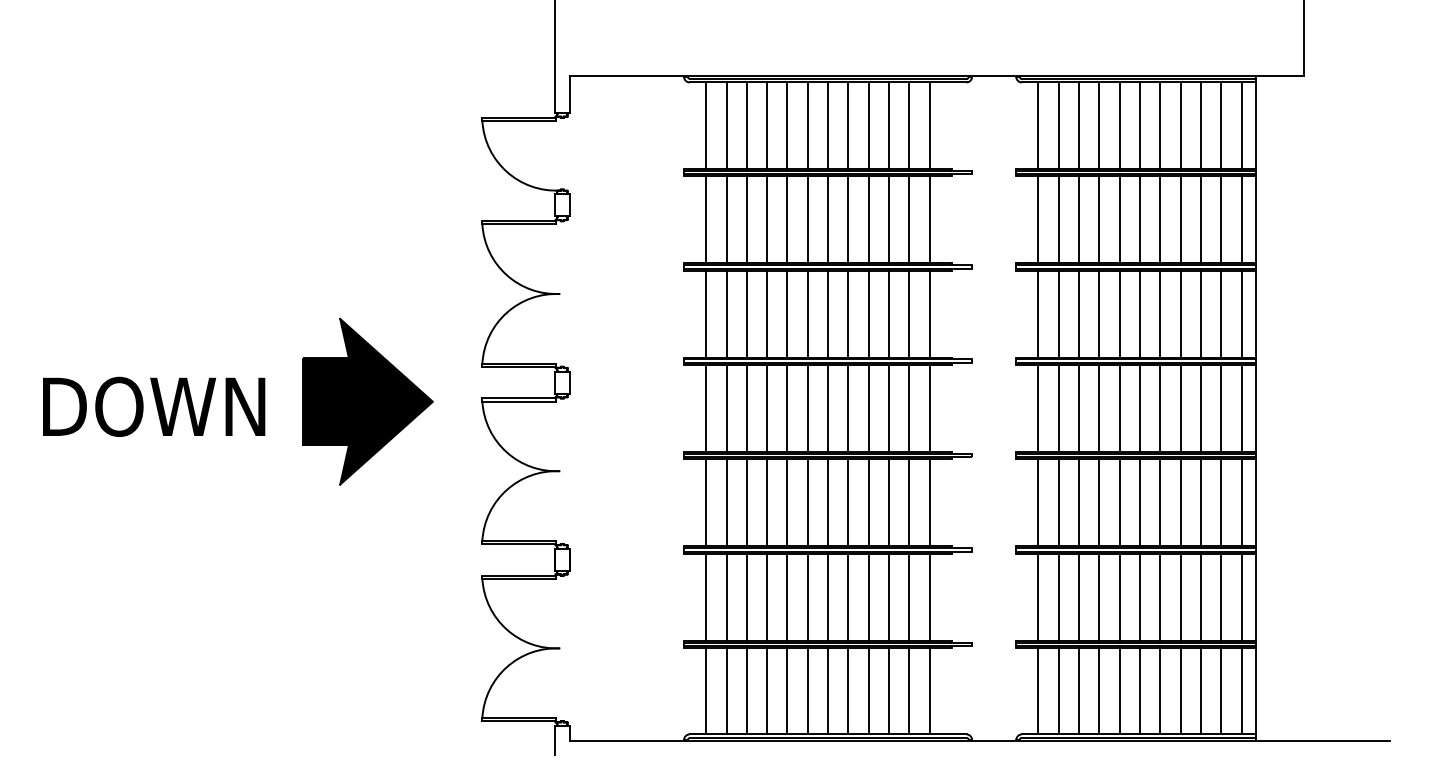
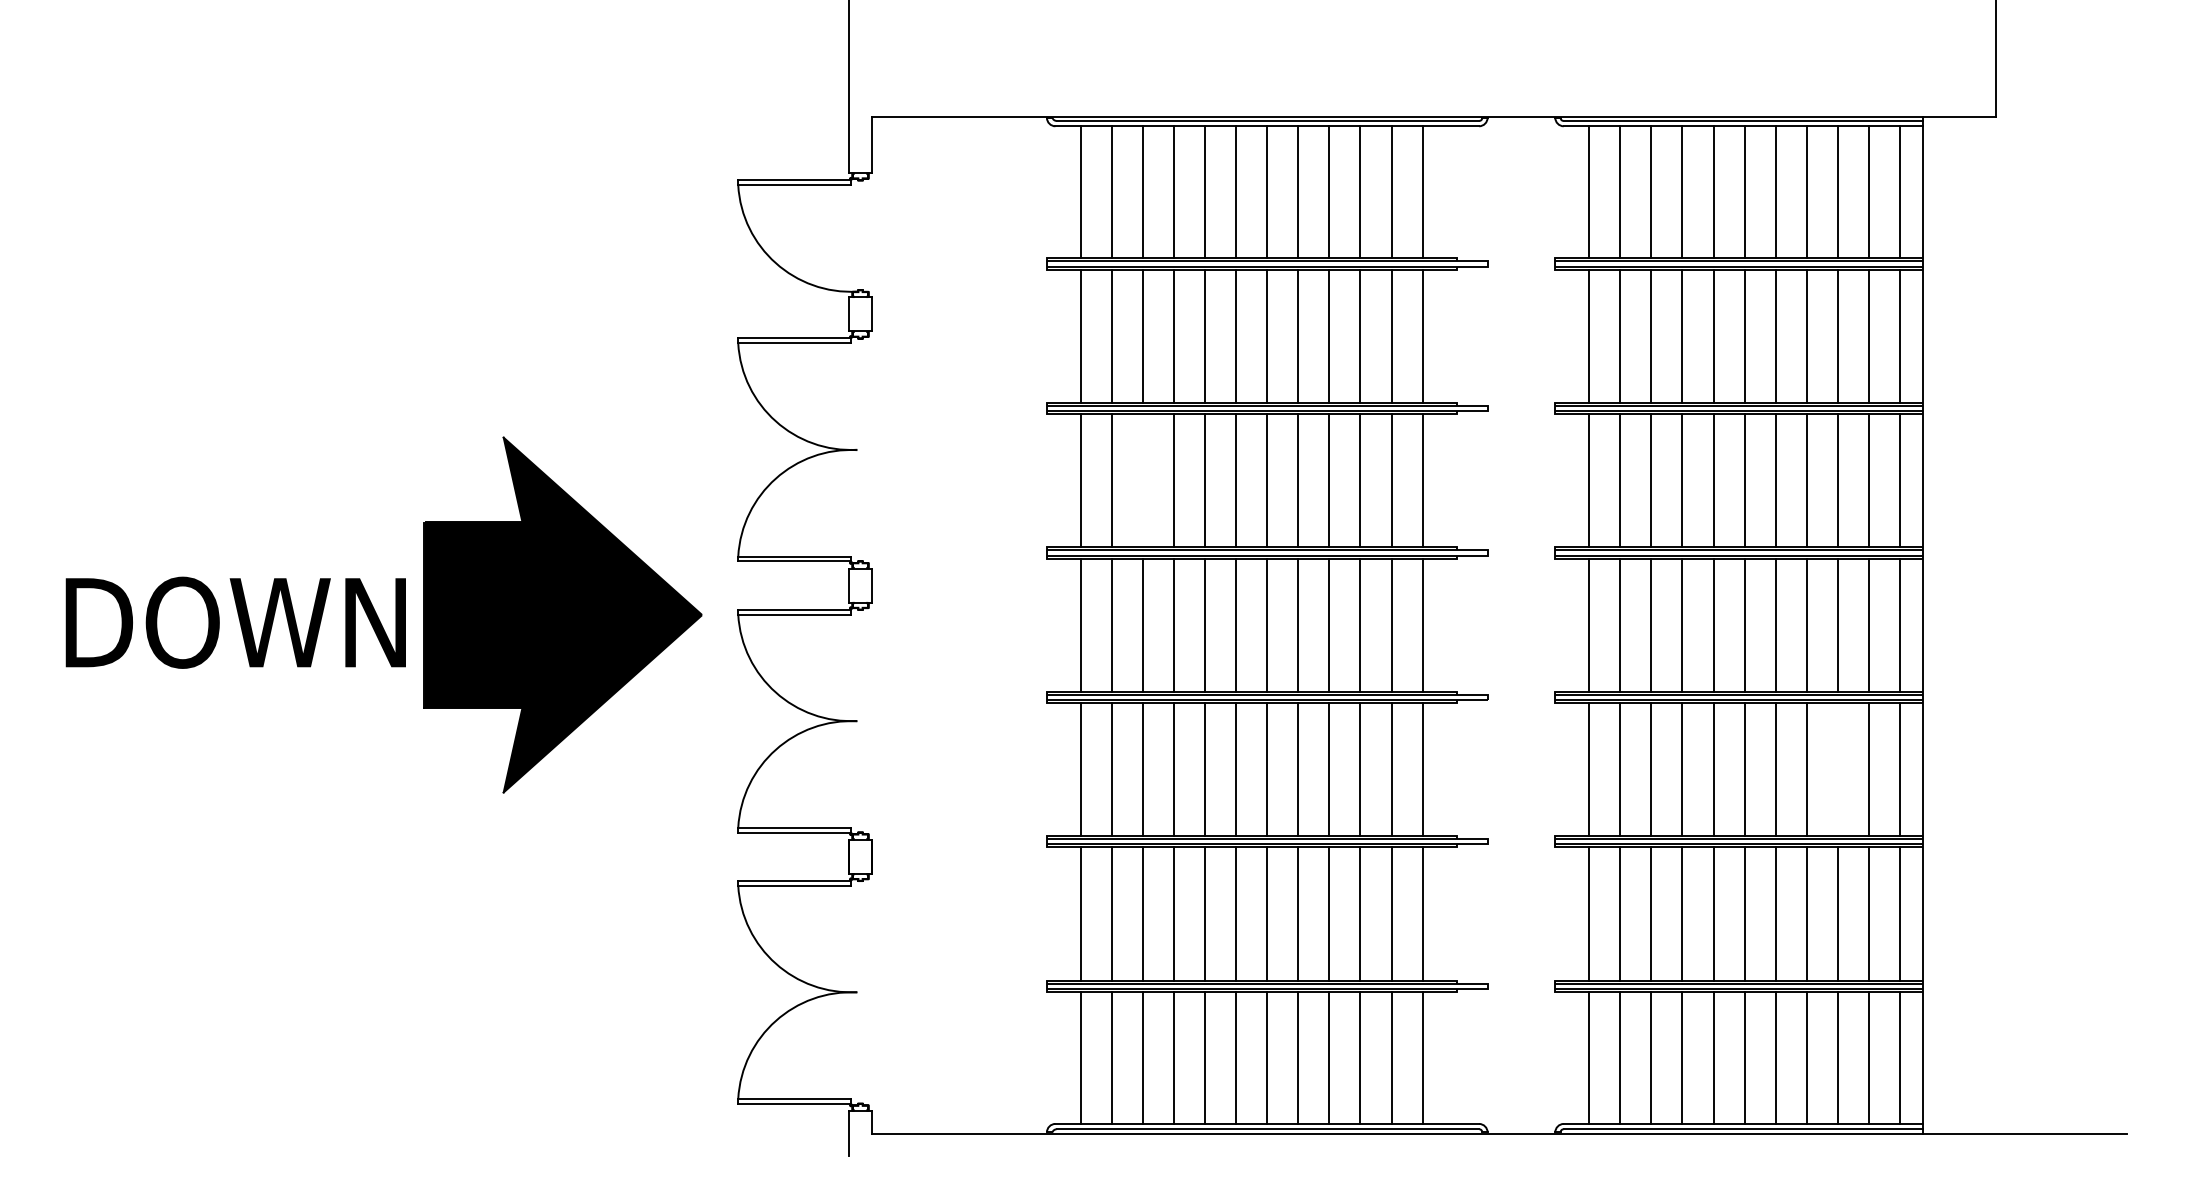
line: (746, 313) -> (1142, 479), removed
part: (367, 401) -> (562, 614), size x1.4
line: (1200, 502) -> (1837, 769), removed

